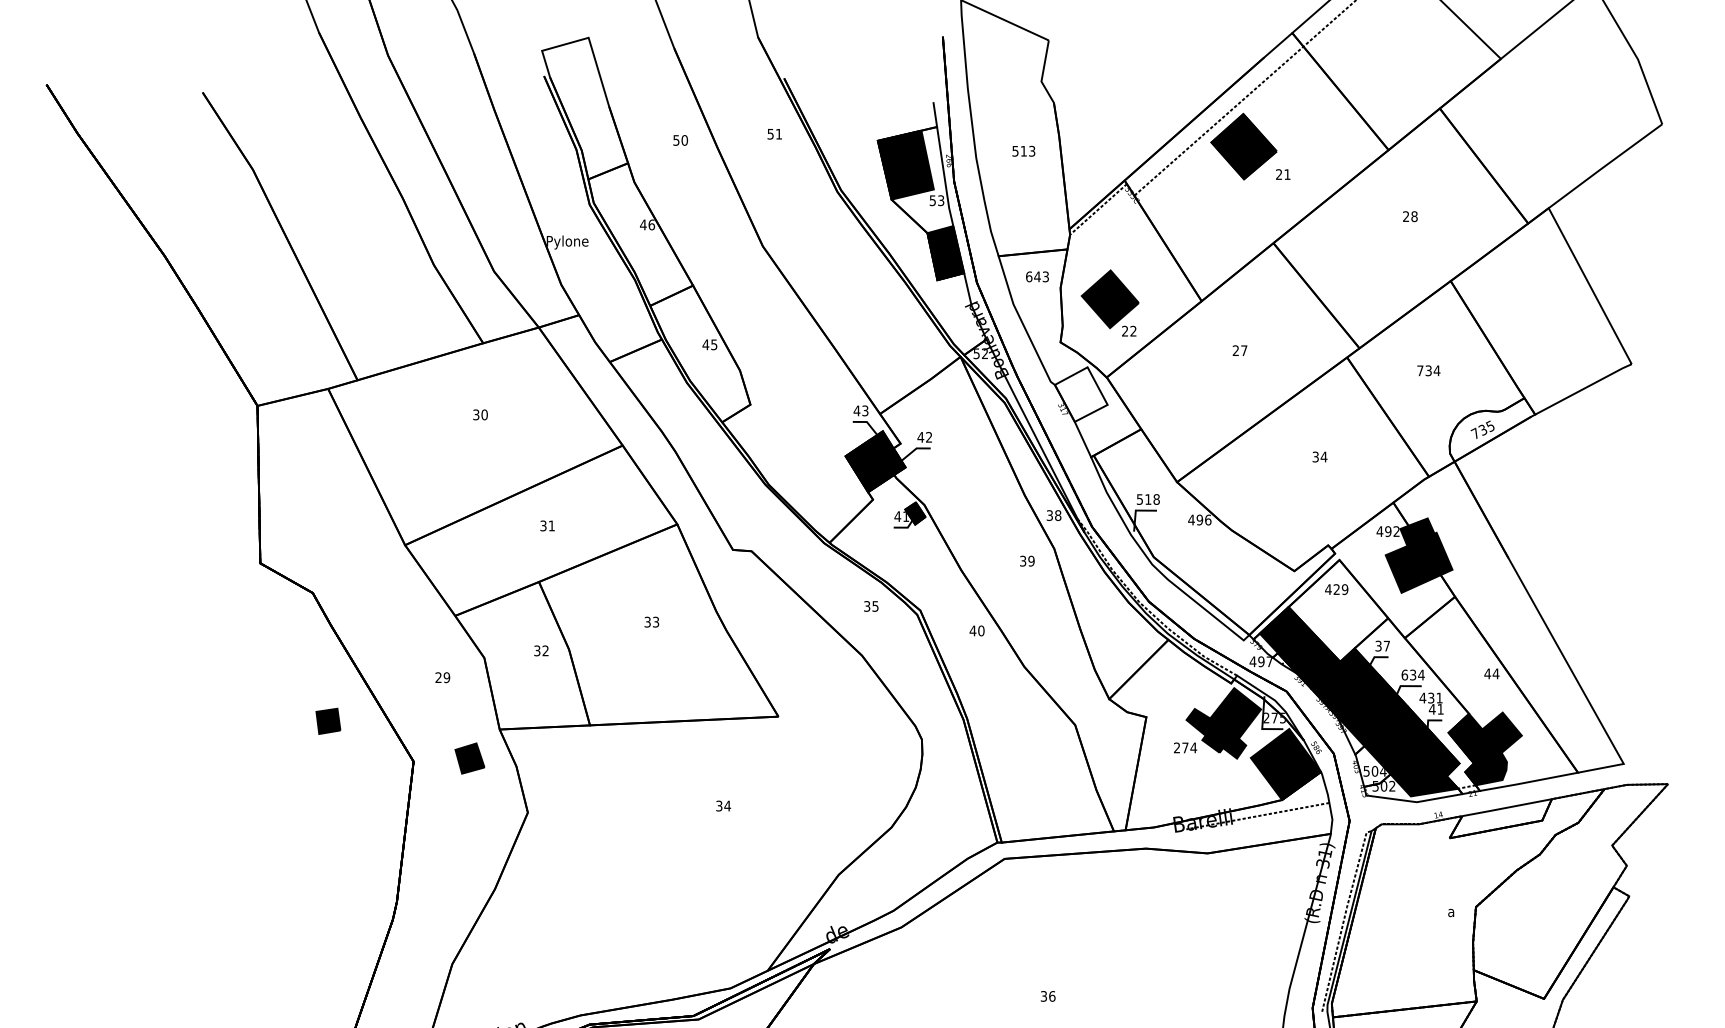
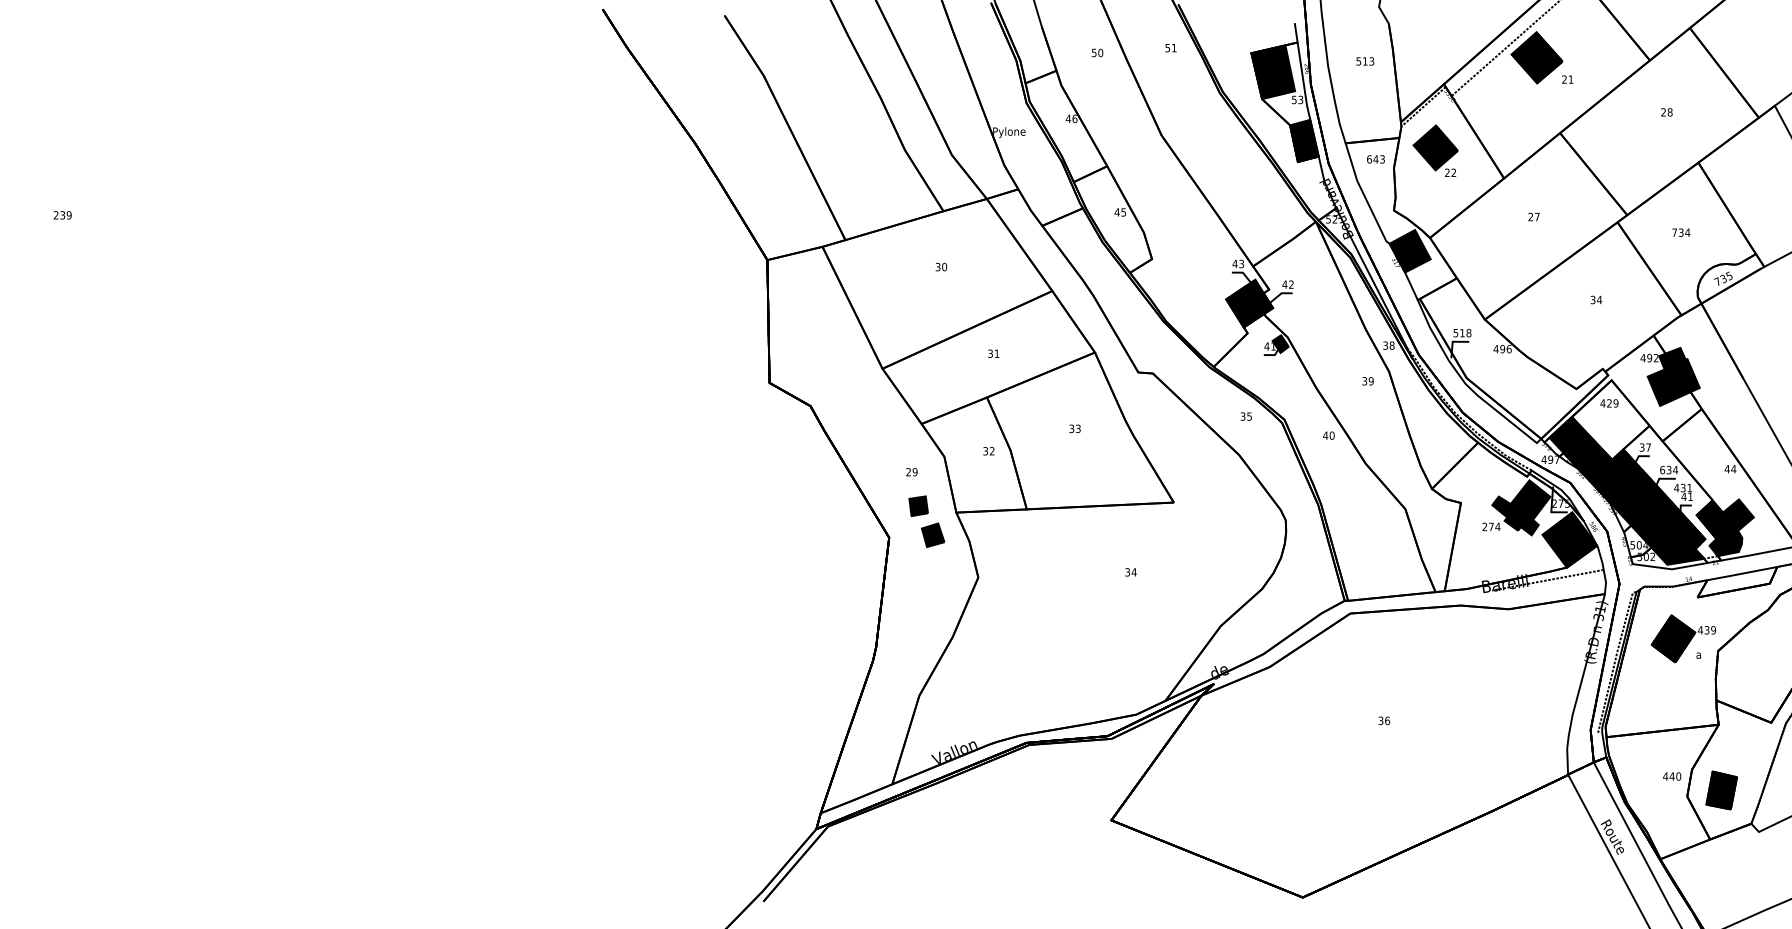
part: (1109, 302) -> (1435, 150), moved
fill: (1080, 394) -> (1409, 251), added
part: (328, 720) -> (918, 505), moved
part: (1431, 890) -> (1683, 638), added

